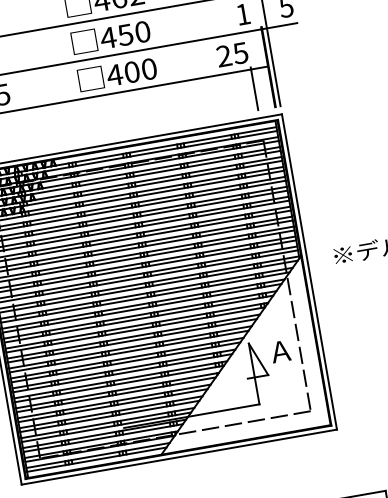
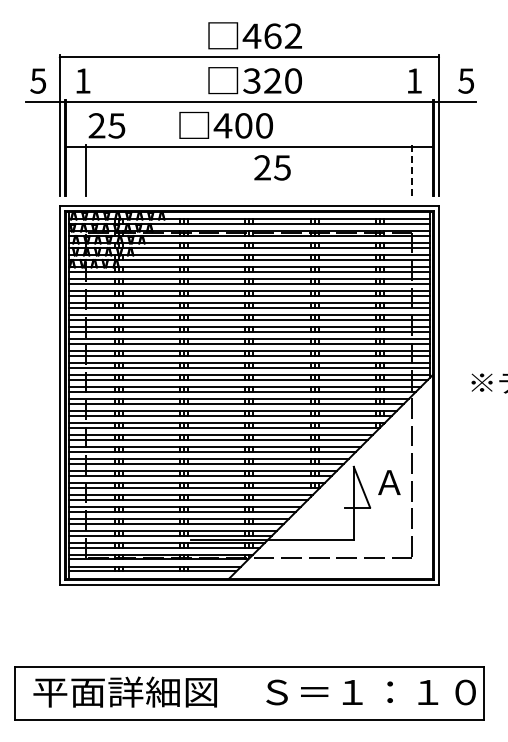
text: (116, 36) -> (261, 80), 450 -> 320
text: (232, 54) -> (272, 167), moved
text: (116, 73) -> (225, 124), moved
line: (254, 89) -> (412, 170), solid -> dashed

